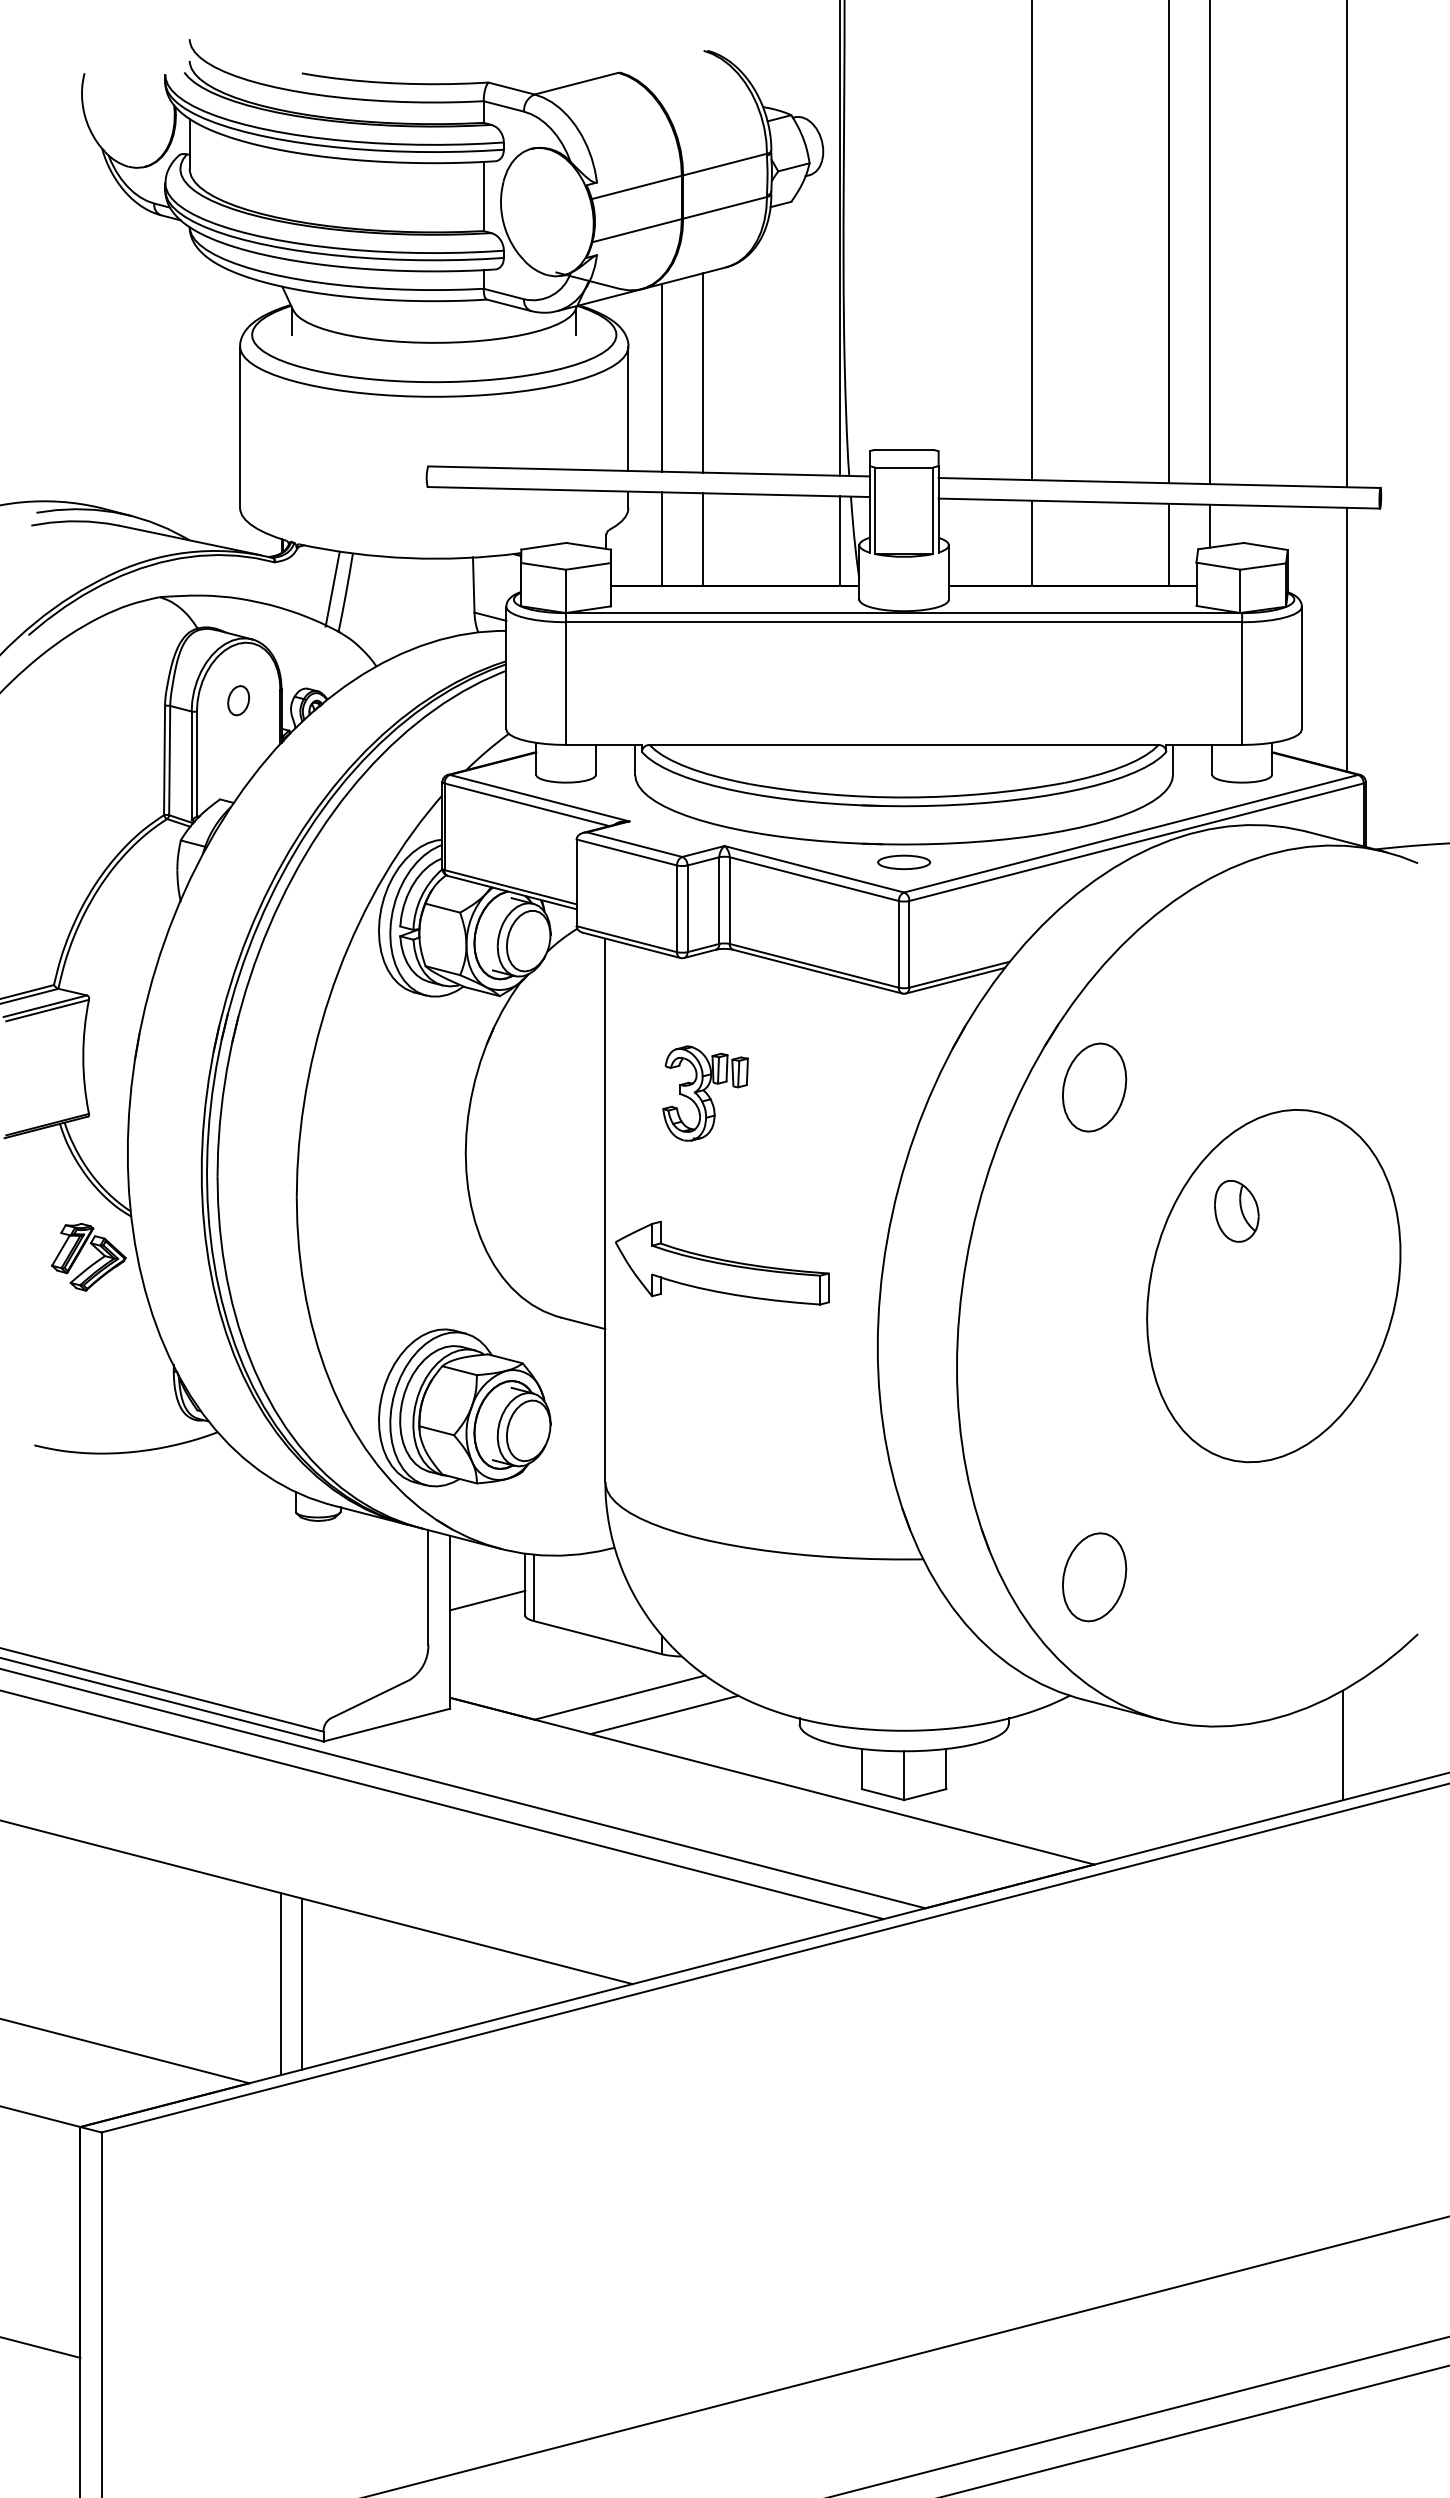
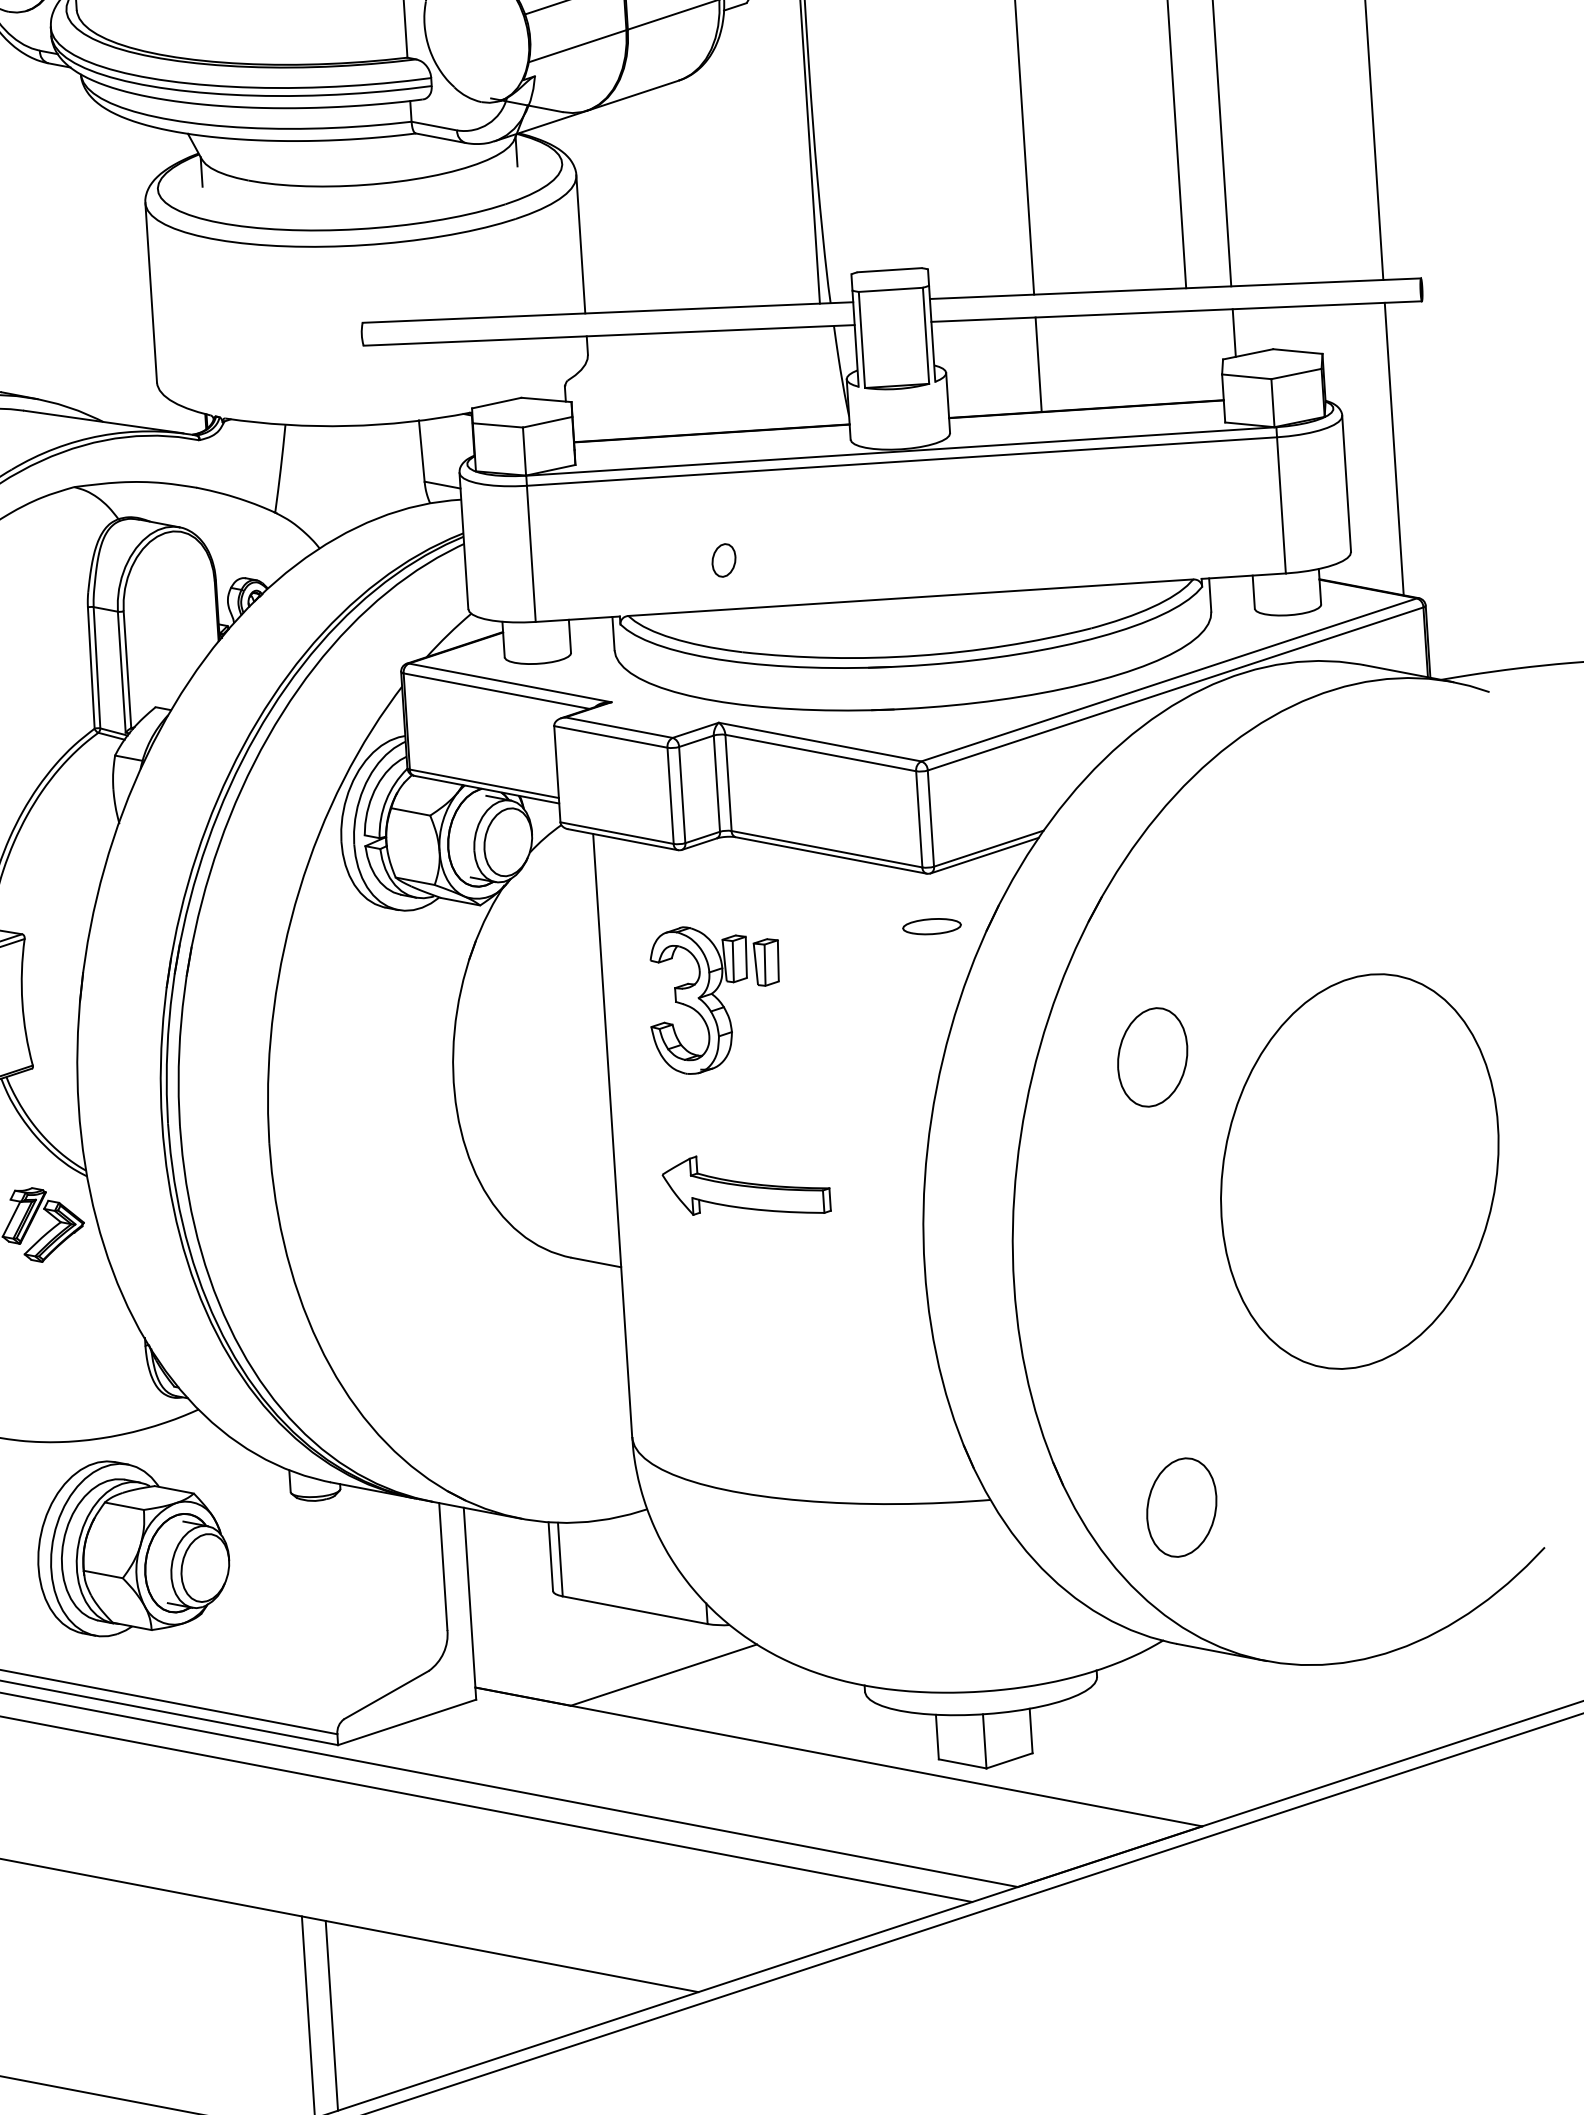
line: (702, 372) -> (660, 198), removed
line: (662, 377) -> (616, 207), removed
line: (662, 538) -> (627, 385), removed
line: (702, 539) -> (672, 384), removed
line: (839, 540) -> (824, 375), removed
line: (1169, 544) -> (1190, 356), removed
line: (332, 588) -> (265, 465), removed
part: (238, 700) -> (723, 560), moved
part: (904, 862) -> (932, 926), moved
part: (1094, 1087) -> (1152, 1057), moved
part: (705, 1093) -> (715, 998), size x1.4
part: (1236, 1211) -> (1313, 1091), removed
part: (722, 1262) -> (746, 1184), size x0.7
part: (464, 1407) -> (132, 1546), moved
line: (487, 1600) -> (509, 1576), removed
line: (664, 1714) -> (714, 1690), removed
line: (1342, 1745) -> (1469, 1676), removed

